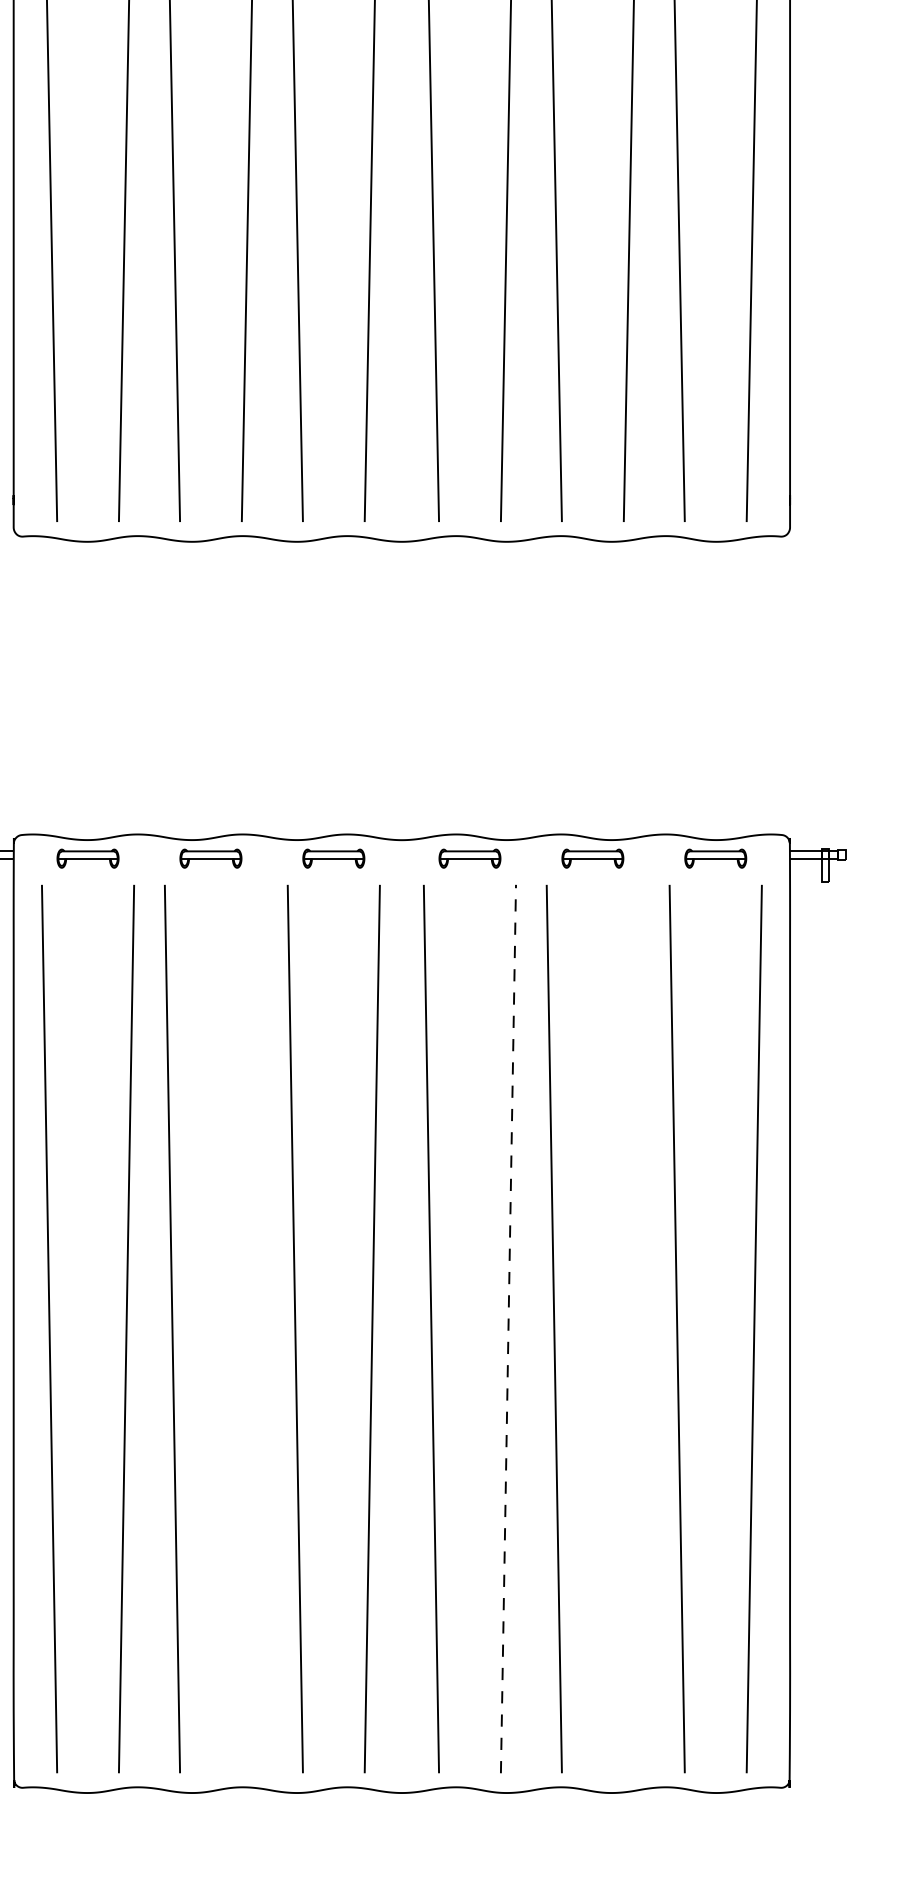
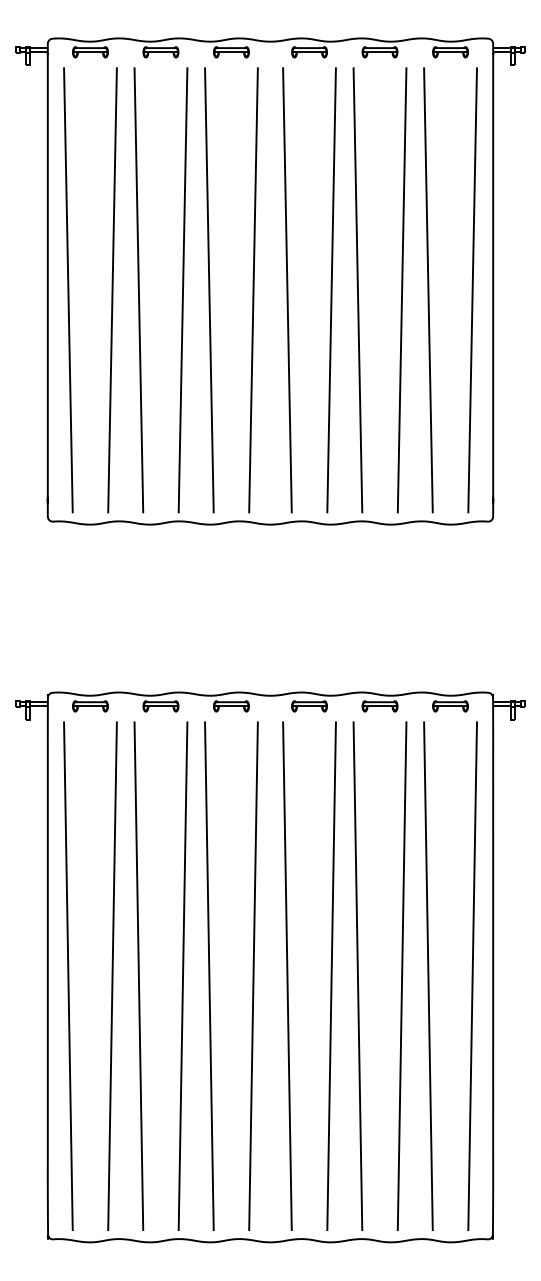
line: (248, 1327) -> (182, 975), added
line: (630, 1327) -> (401, 975), added
line: (508, 1329) -> (331, 976), dashed -> solid

